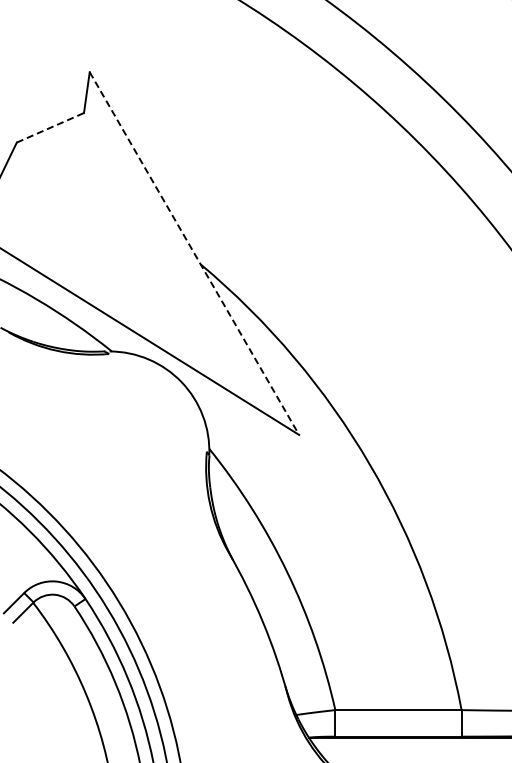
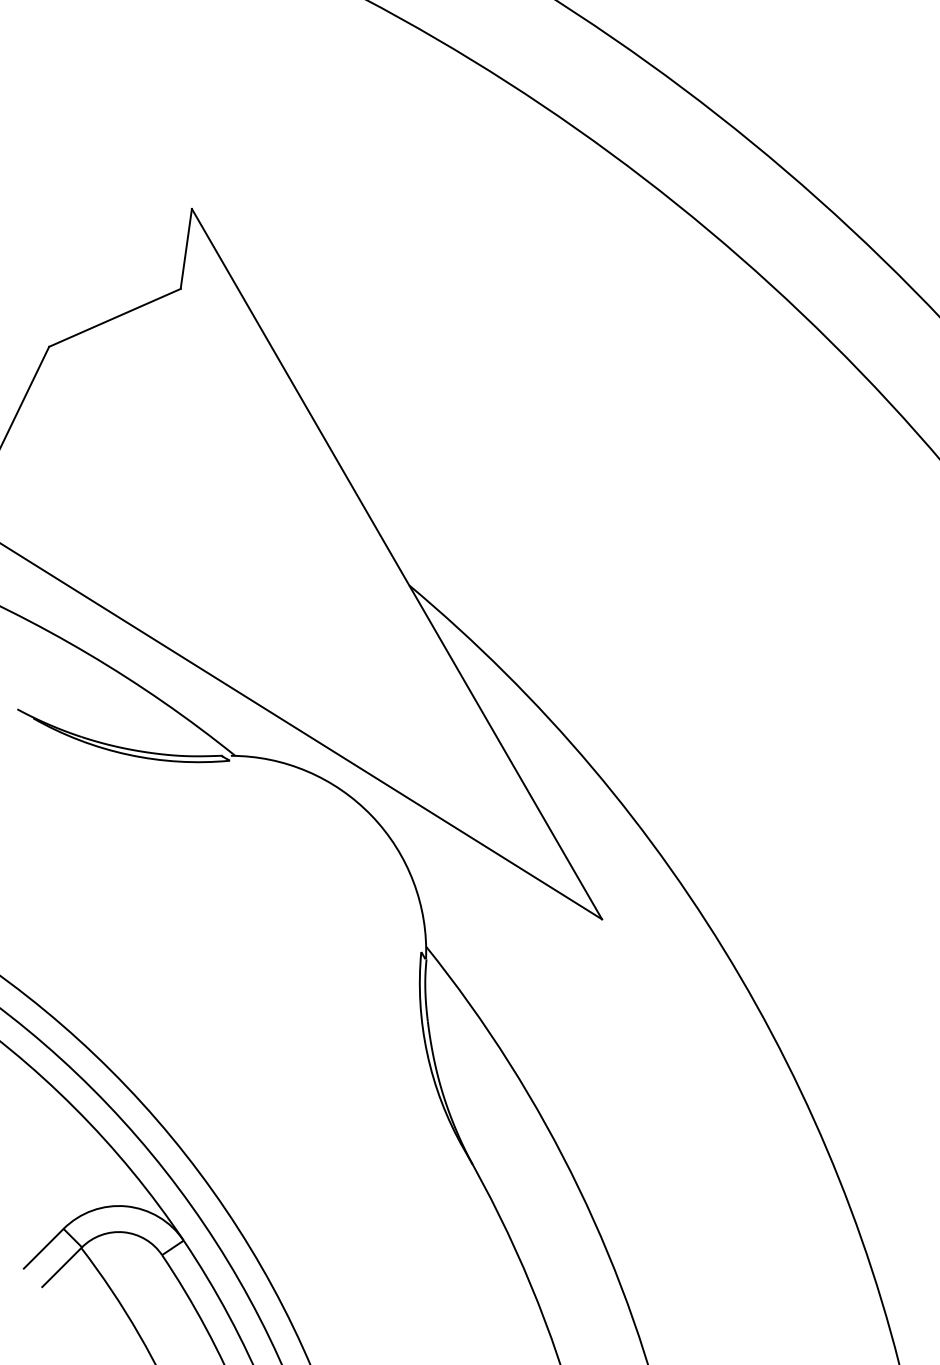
line: (50, 127) -> (115, 317), dashed -> solid
line: (194, 254) -> (397, 565), dashed -> solid

